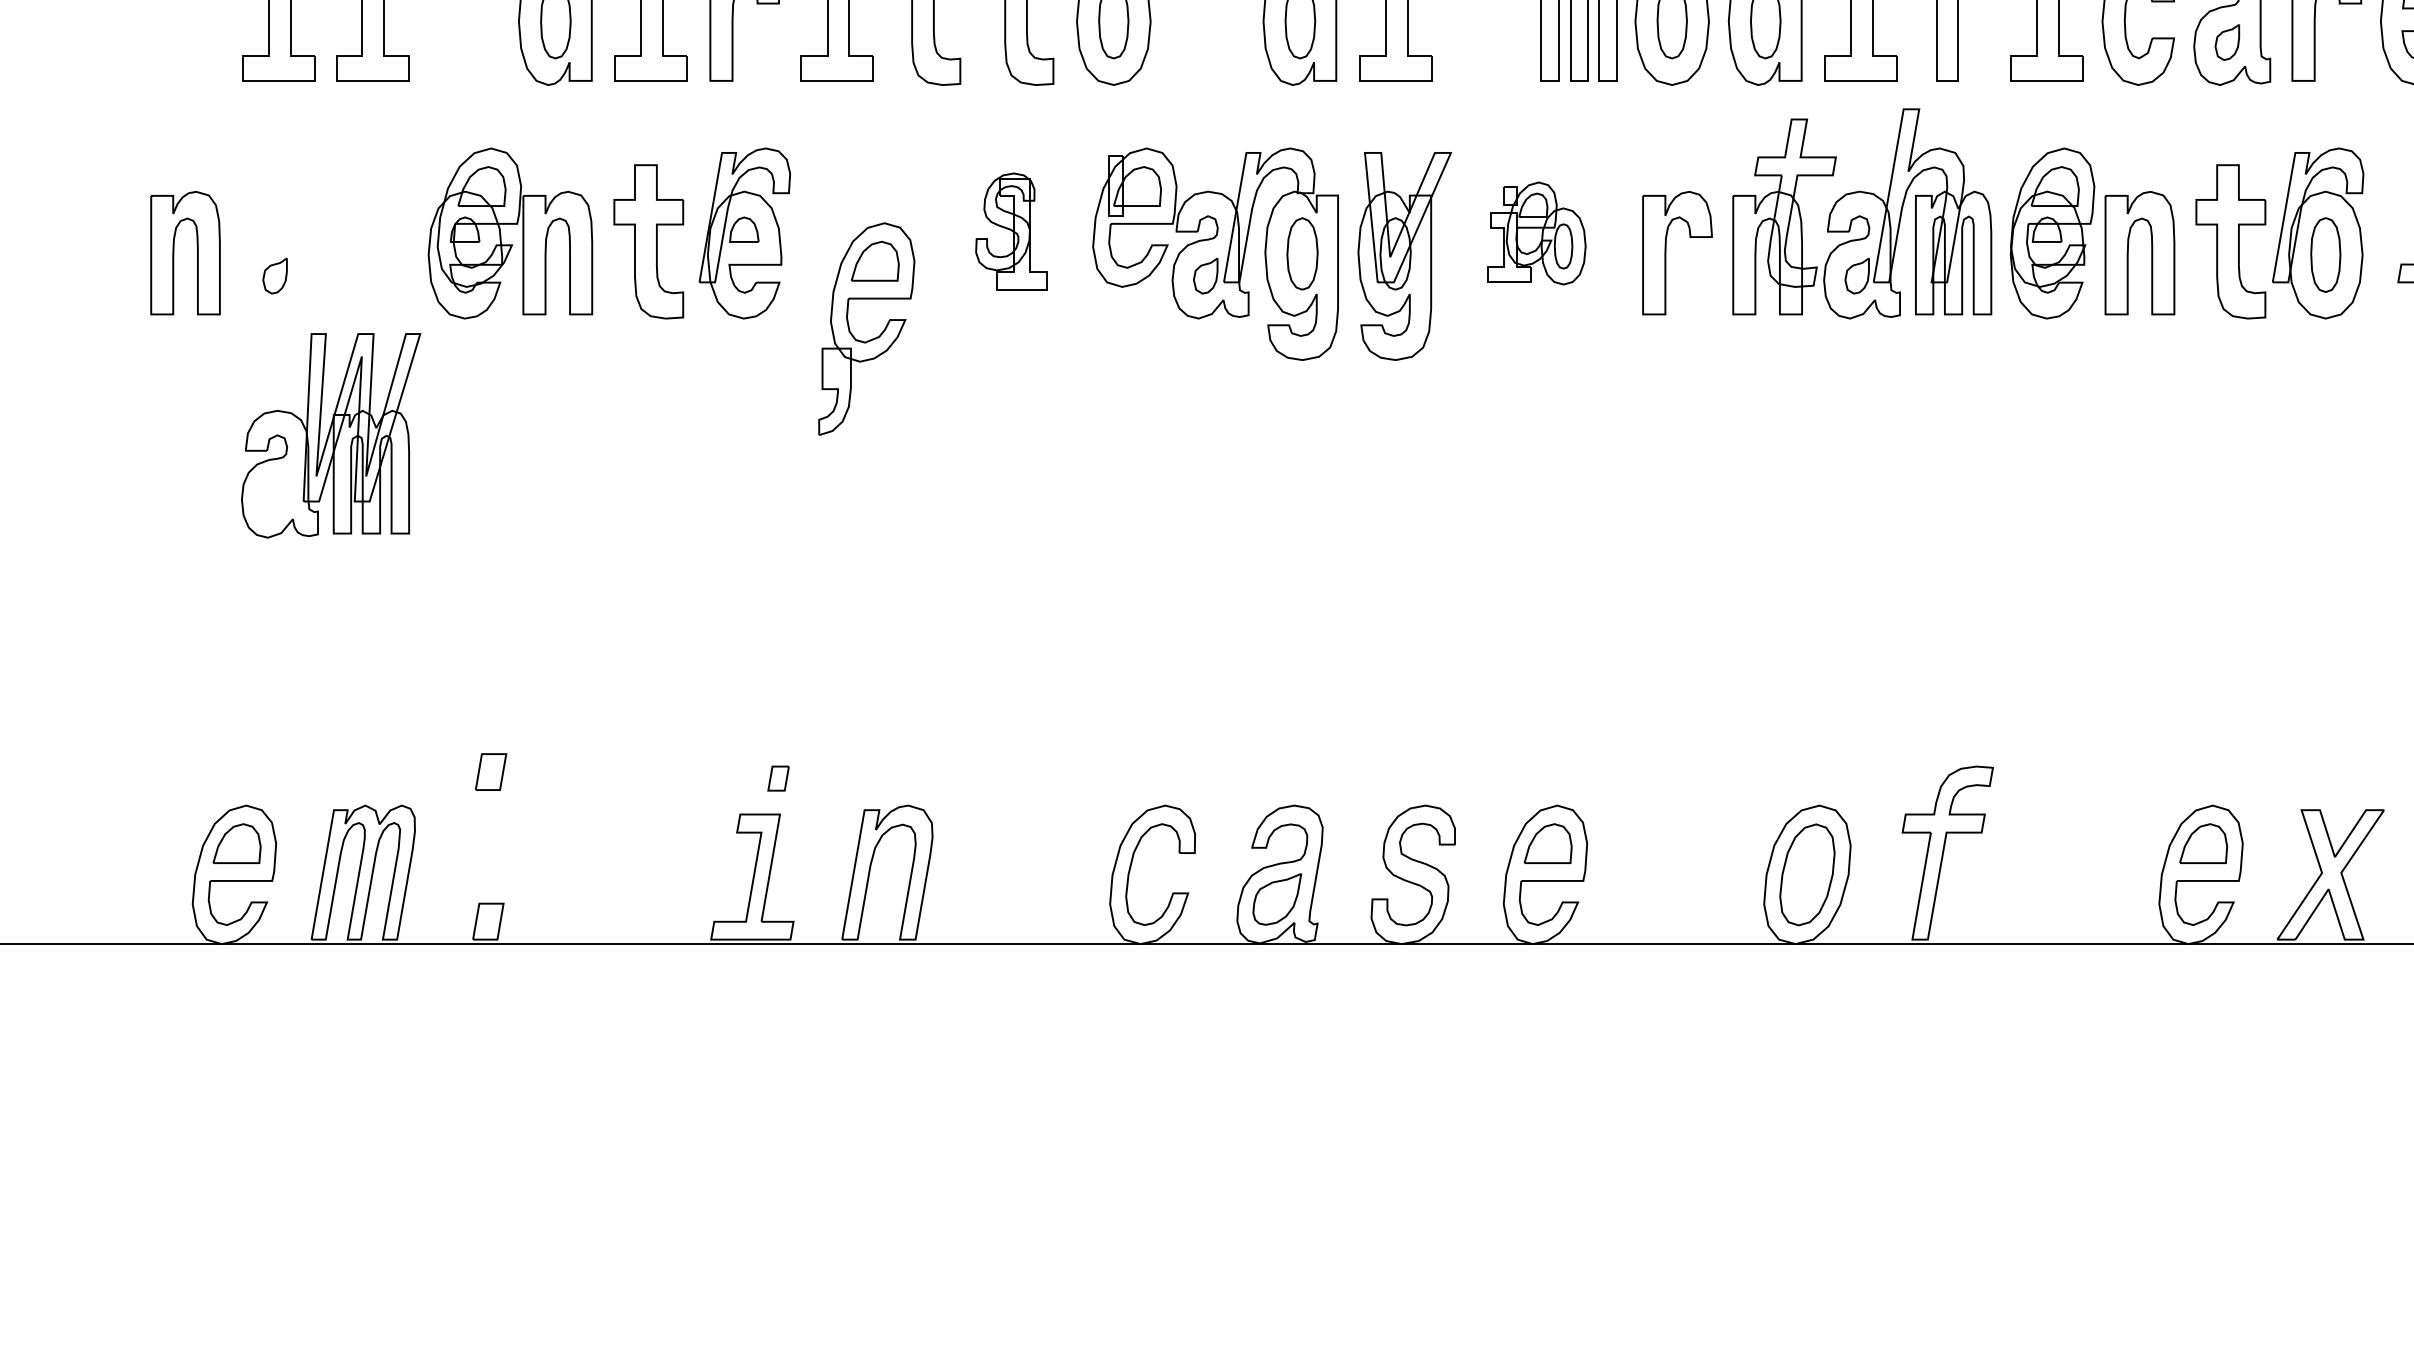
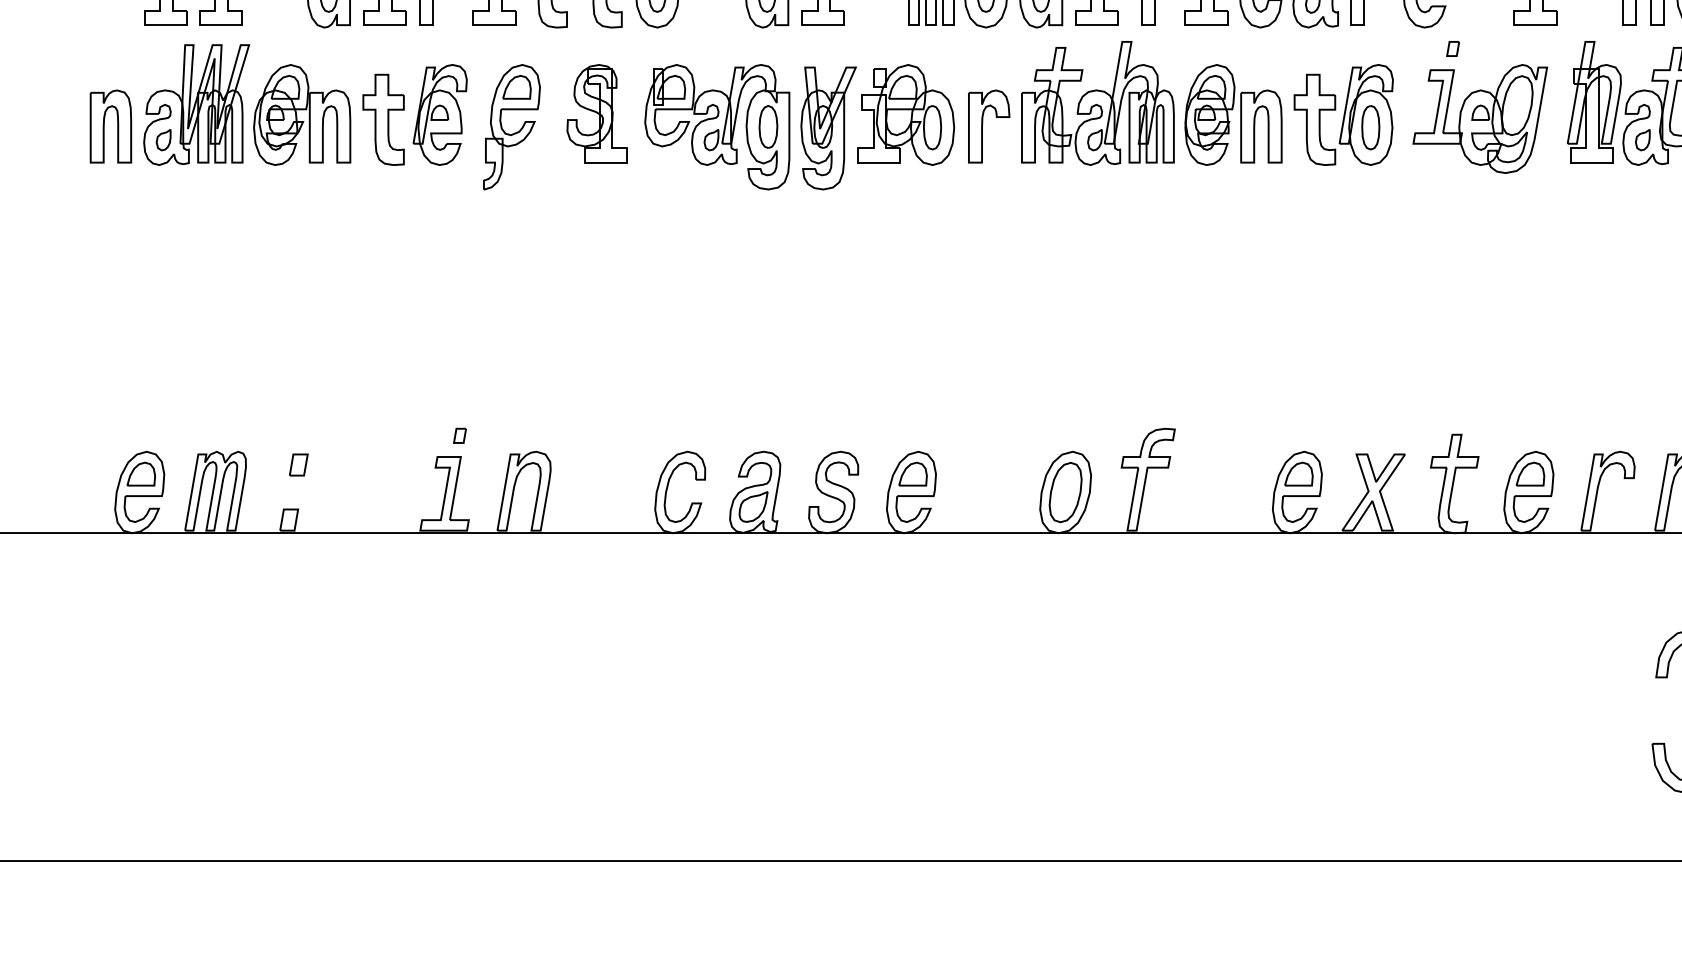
part: (1010, 230) -> (596, 113), size x1.43
part: (1537, 232) -> (906, 114), size x1.67
part: (866, 329) -> (511, 127), moved
part: (330, 434) -> (196, 104), moved
part: (490, 771) -> (298, 464), moved

